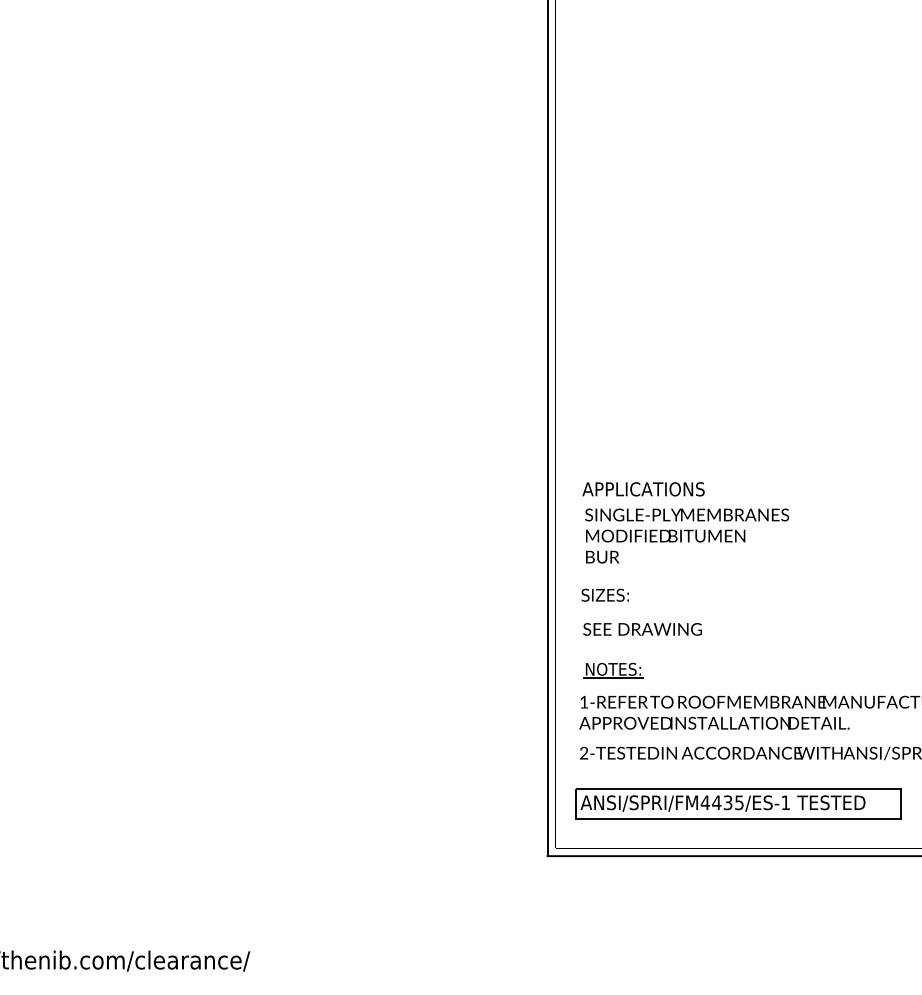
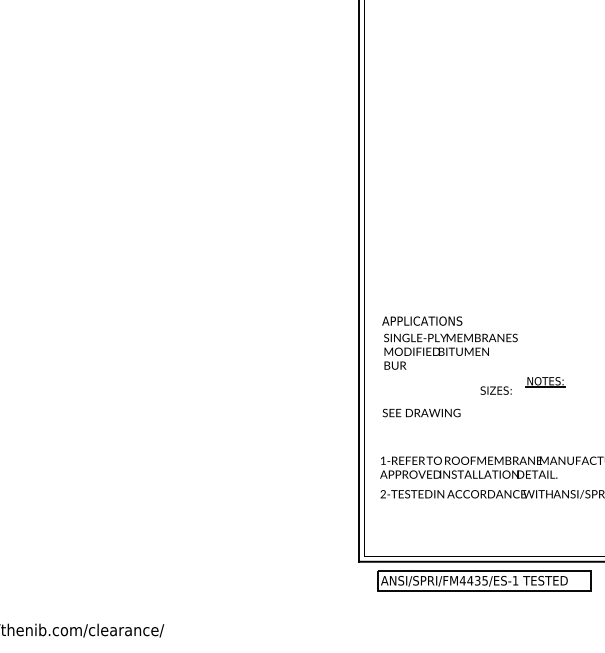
text: (604, 595) -> (495, 390), moved
part: (613, 671) -> (545, 382), moved
part: (738, 802) -> (484, 580), moved

